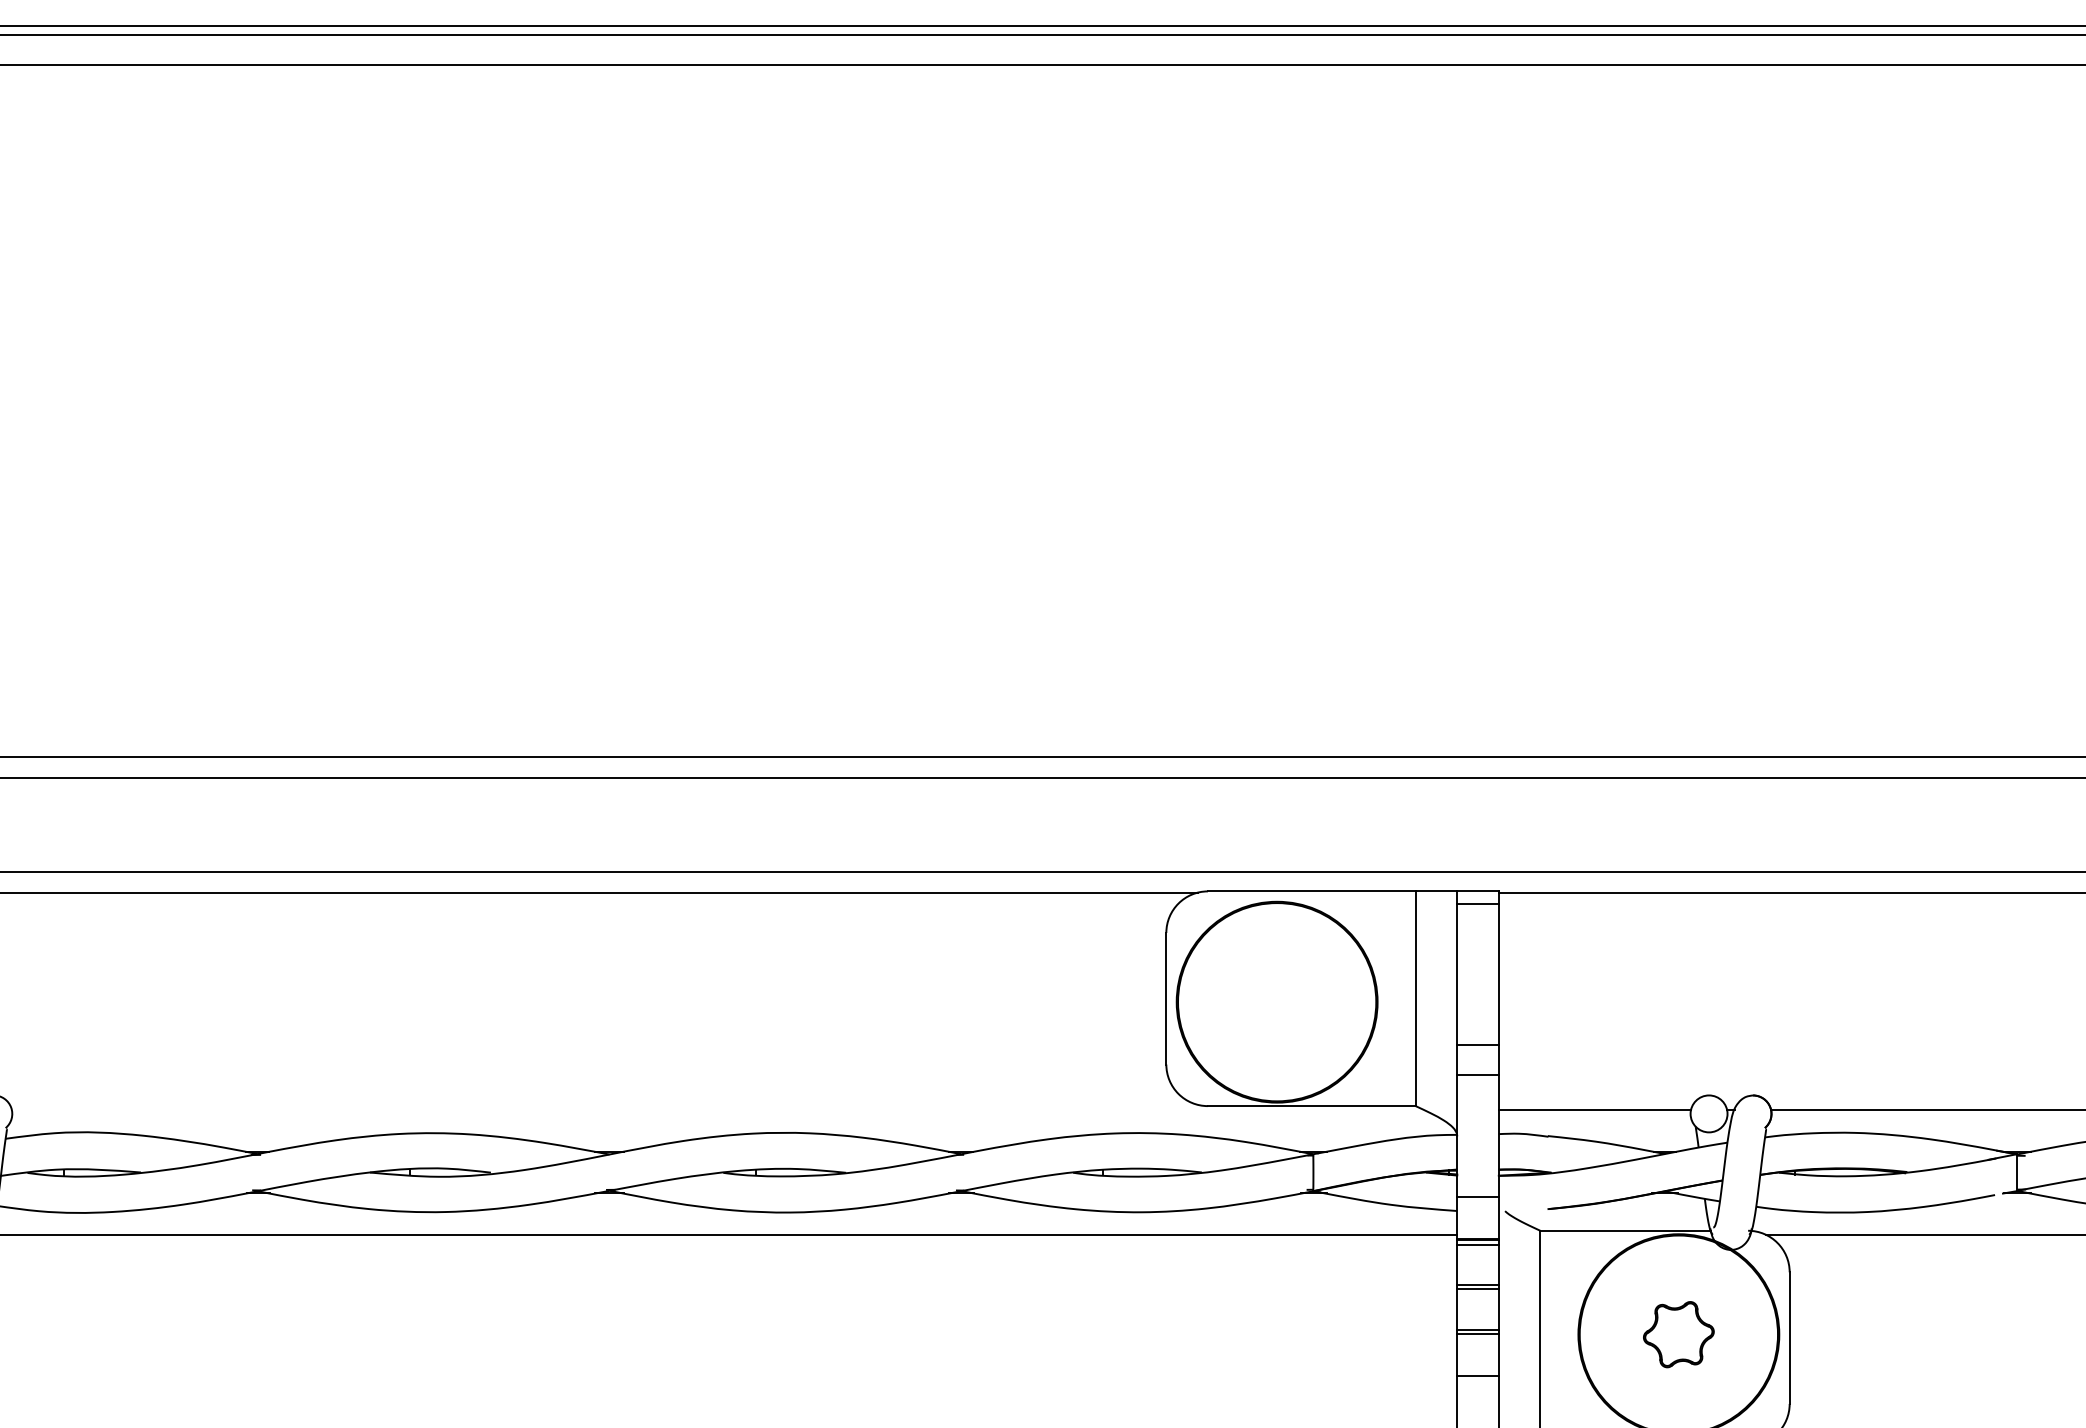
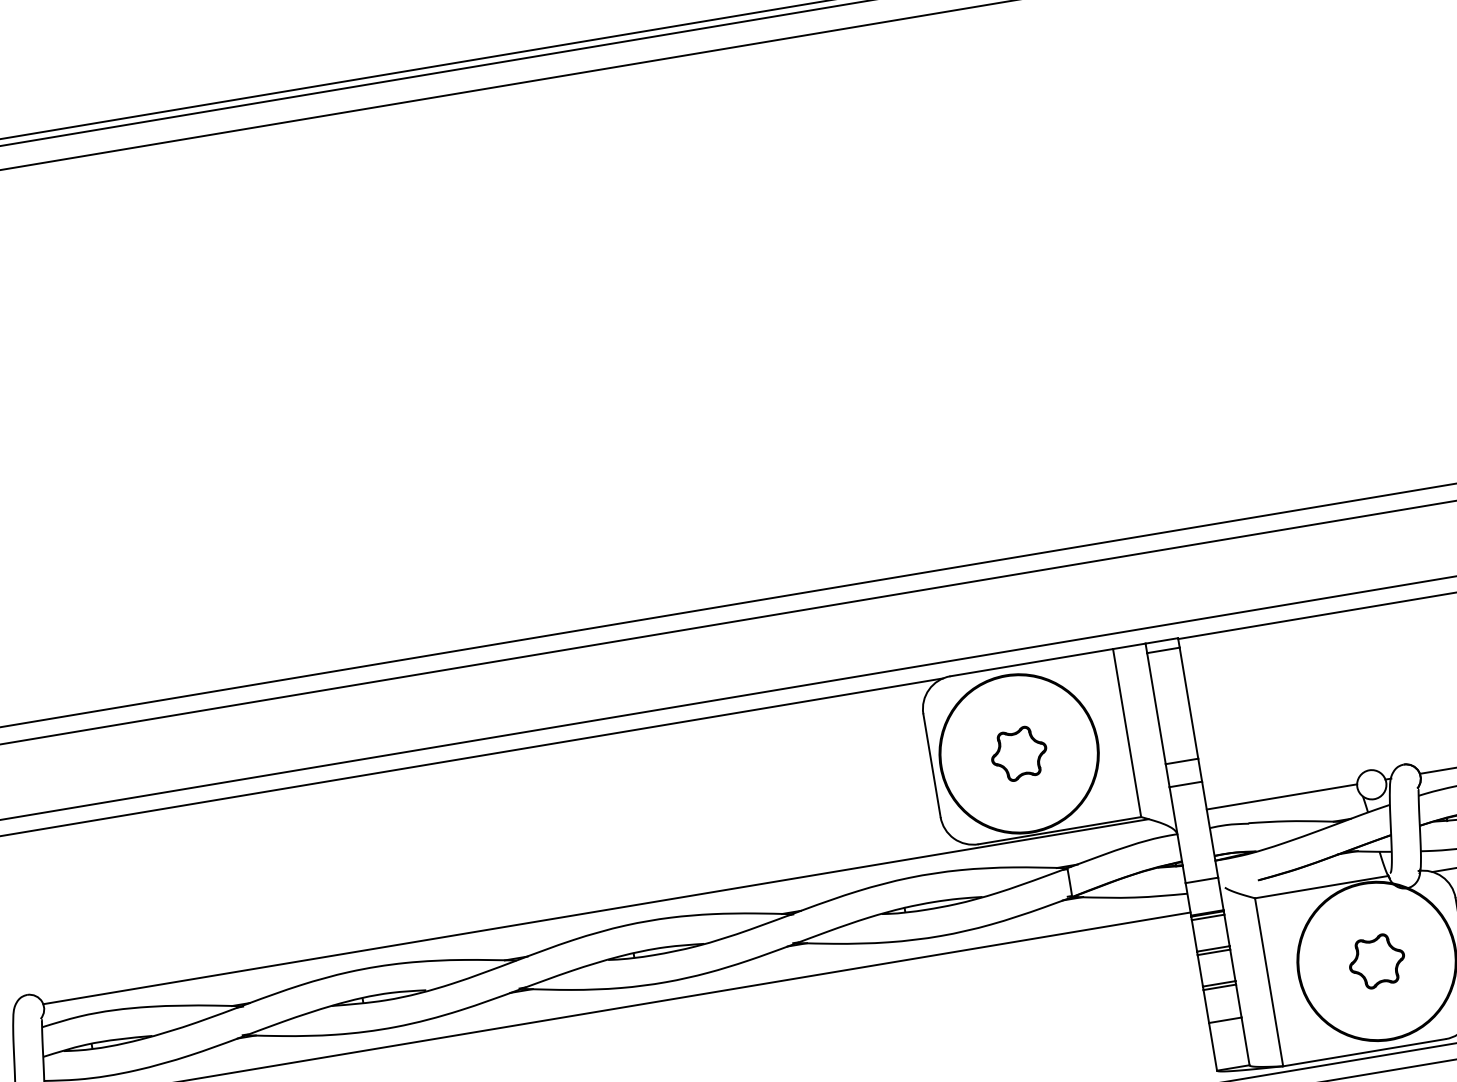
part: (1276, 1001) -> (1018, 753), added
line: (717, 1110) -> (595, 911), added

